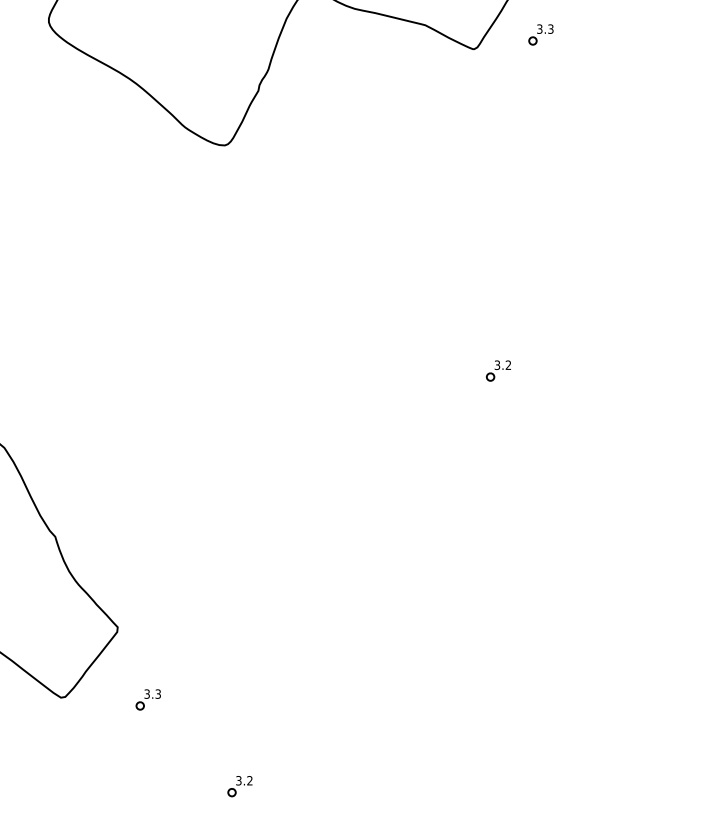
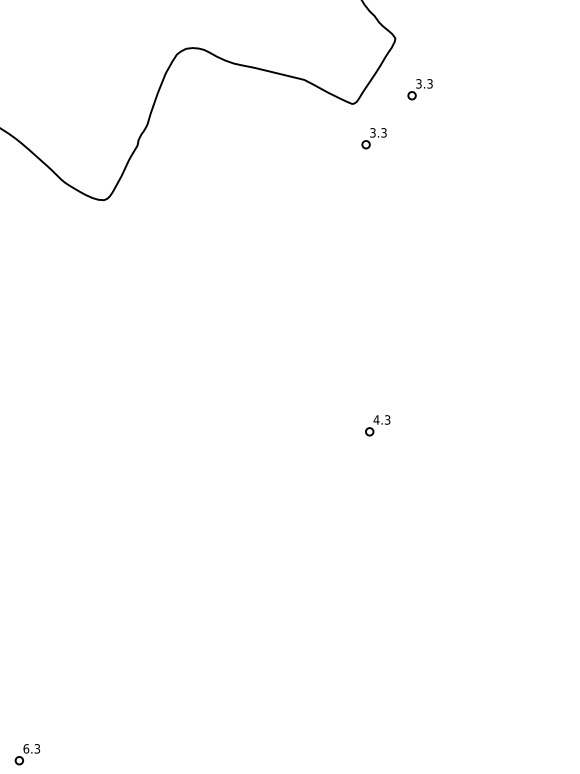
part: (494, 83) -> (373, 138), added
text: (502, 365) -> (381, 420), 3.2 -> 4.3
text: (147, 693) -> (26, 748), 3.3 -> 6.3

